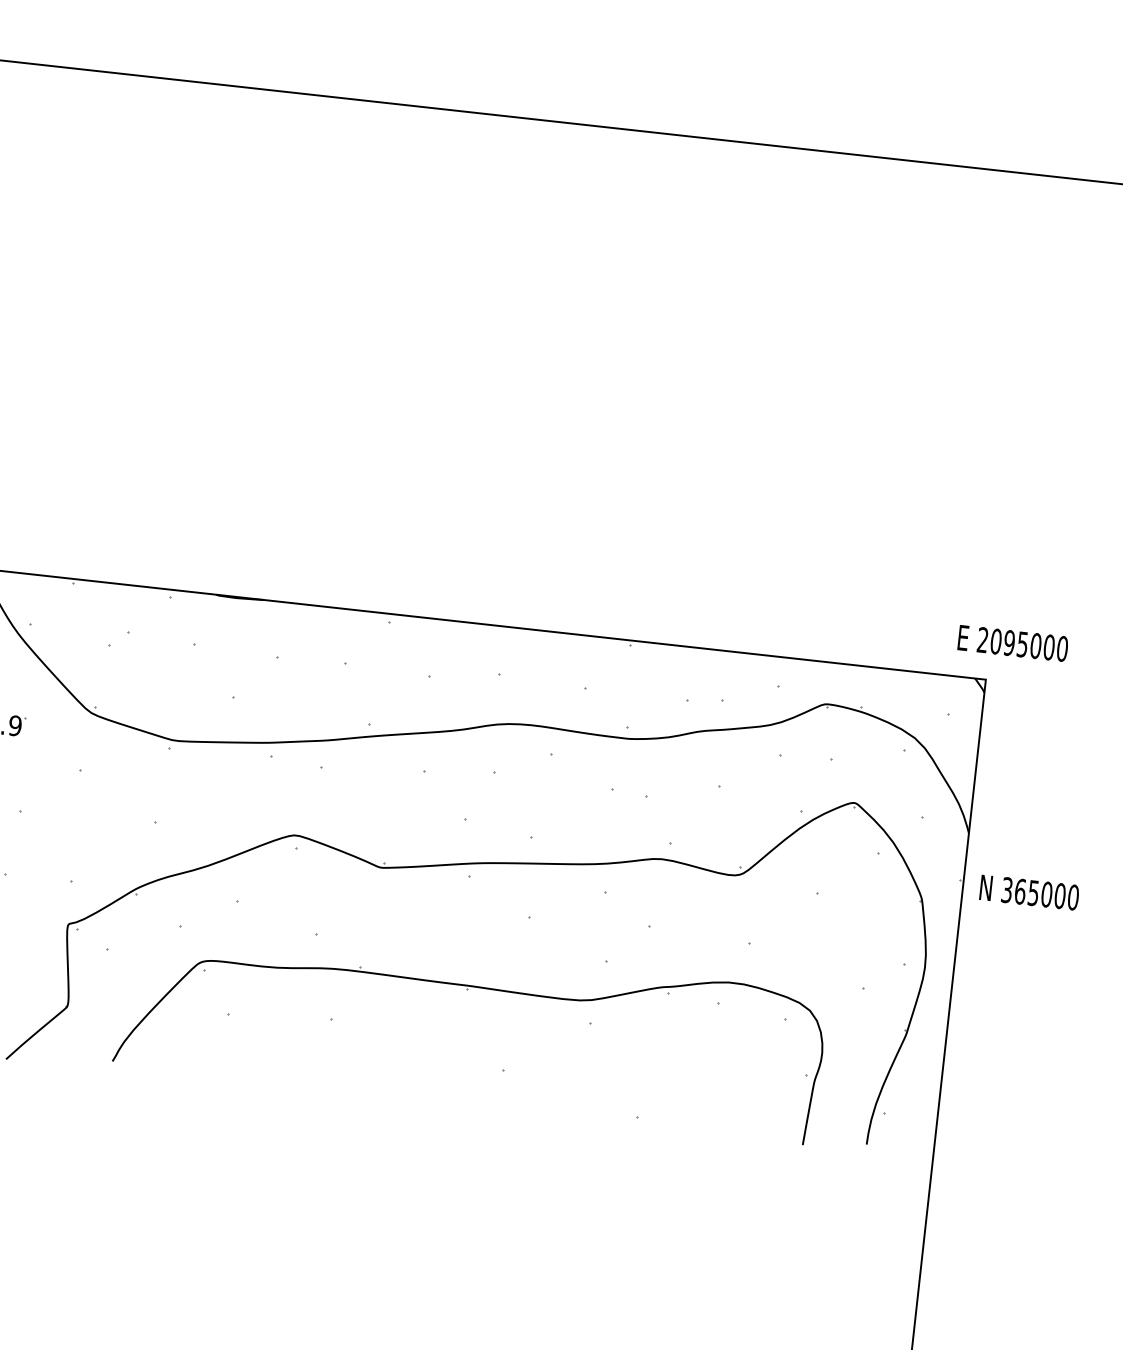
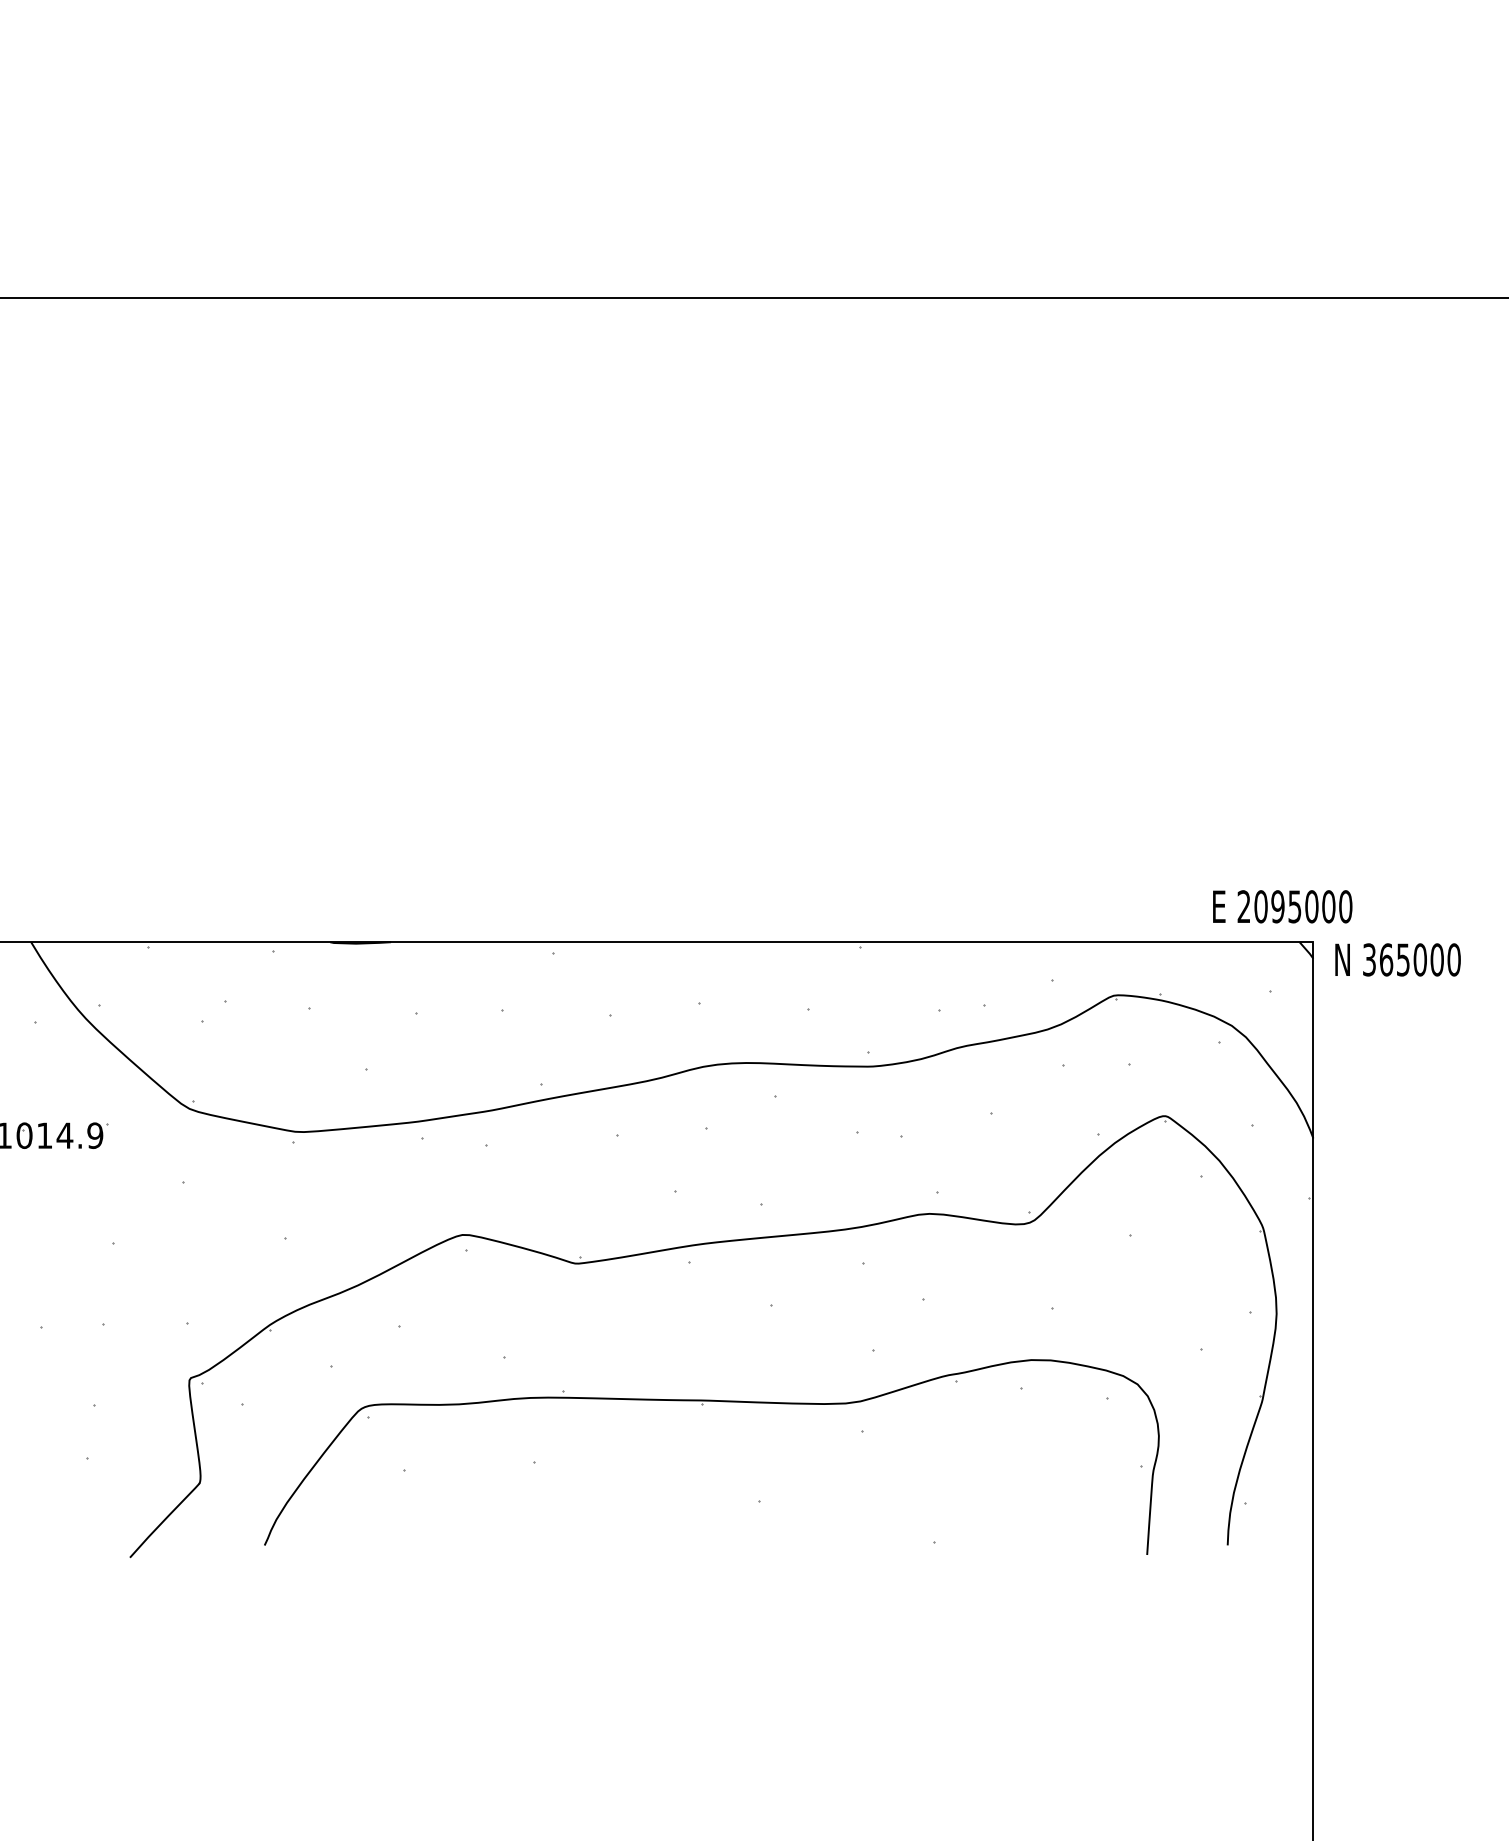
text: (1012, 643) -> (1282, 906), moved
text: (1029, 892) -> (1397, 959), moved

